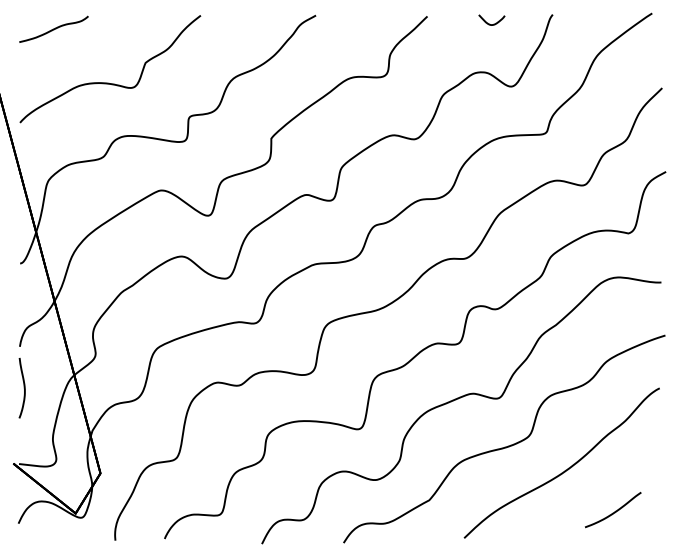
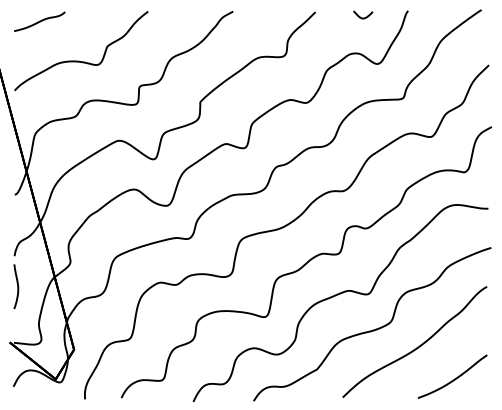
part: (613, 509) -> (453, 376), size x1.67

